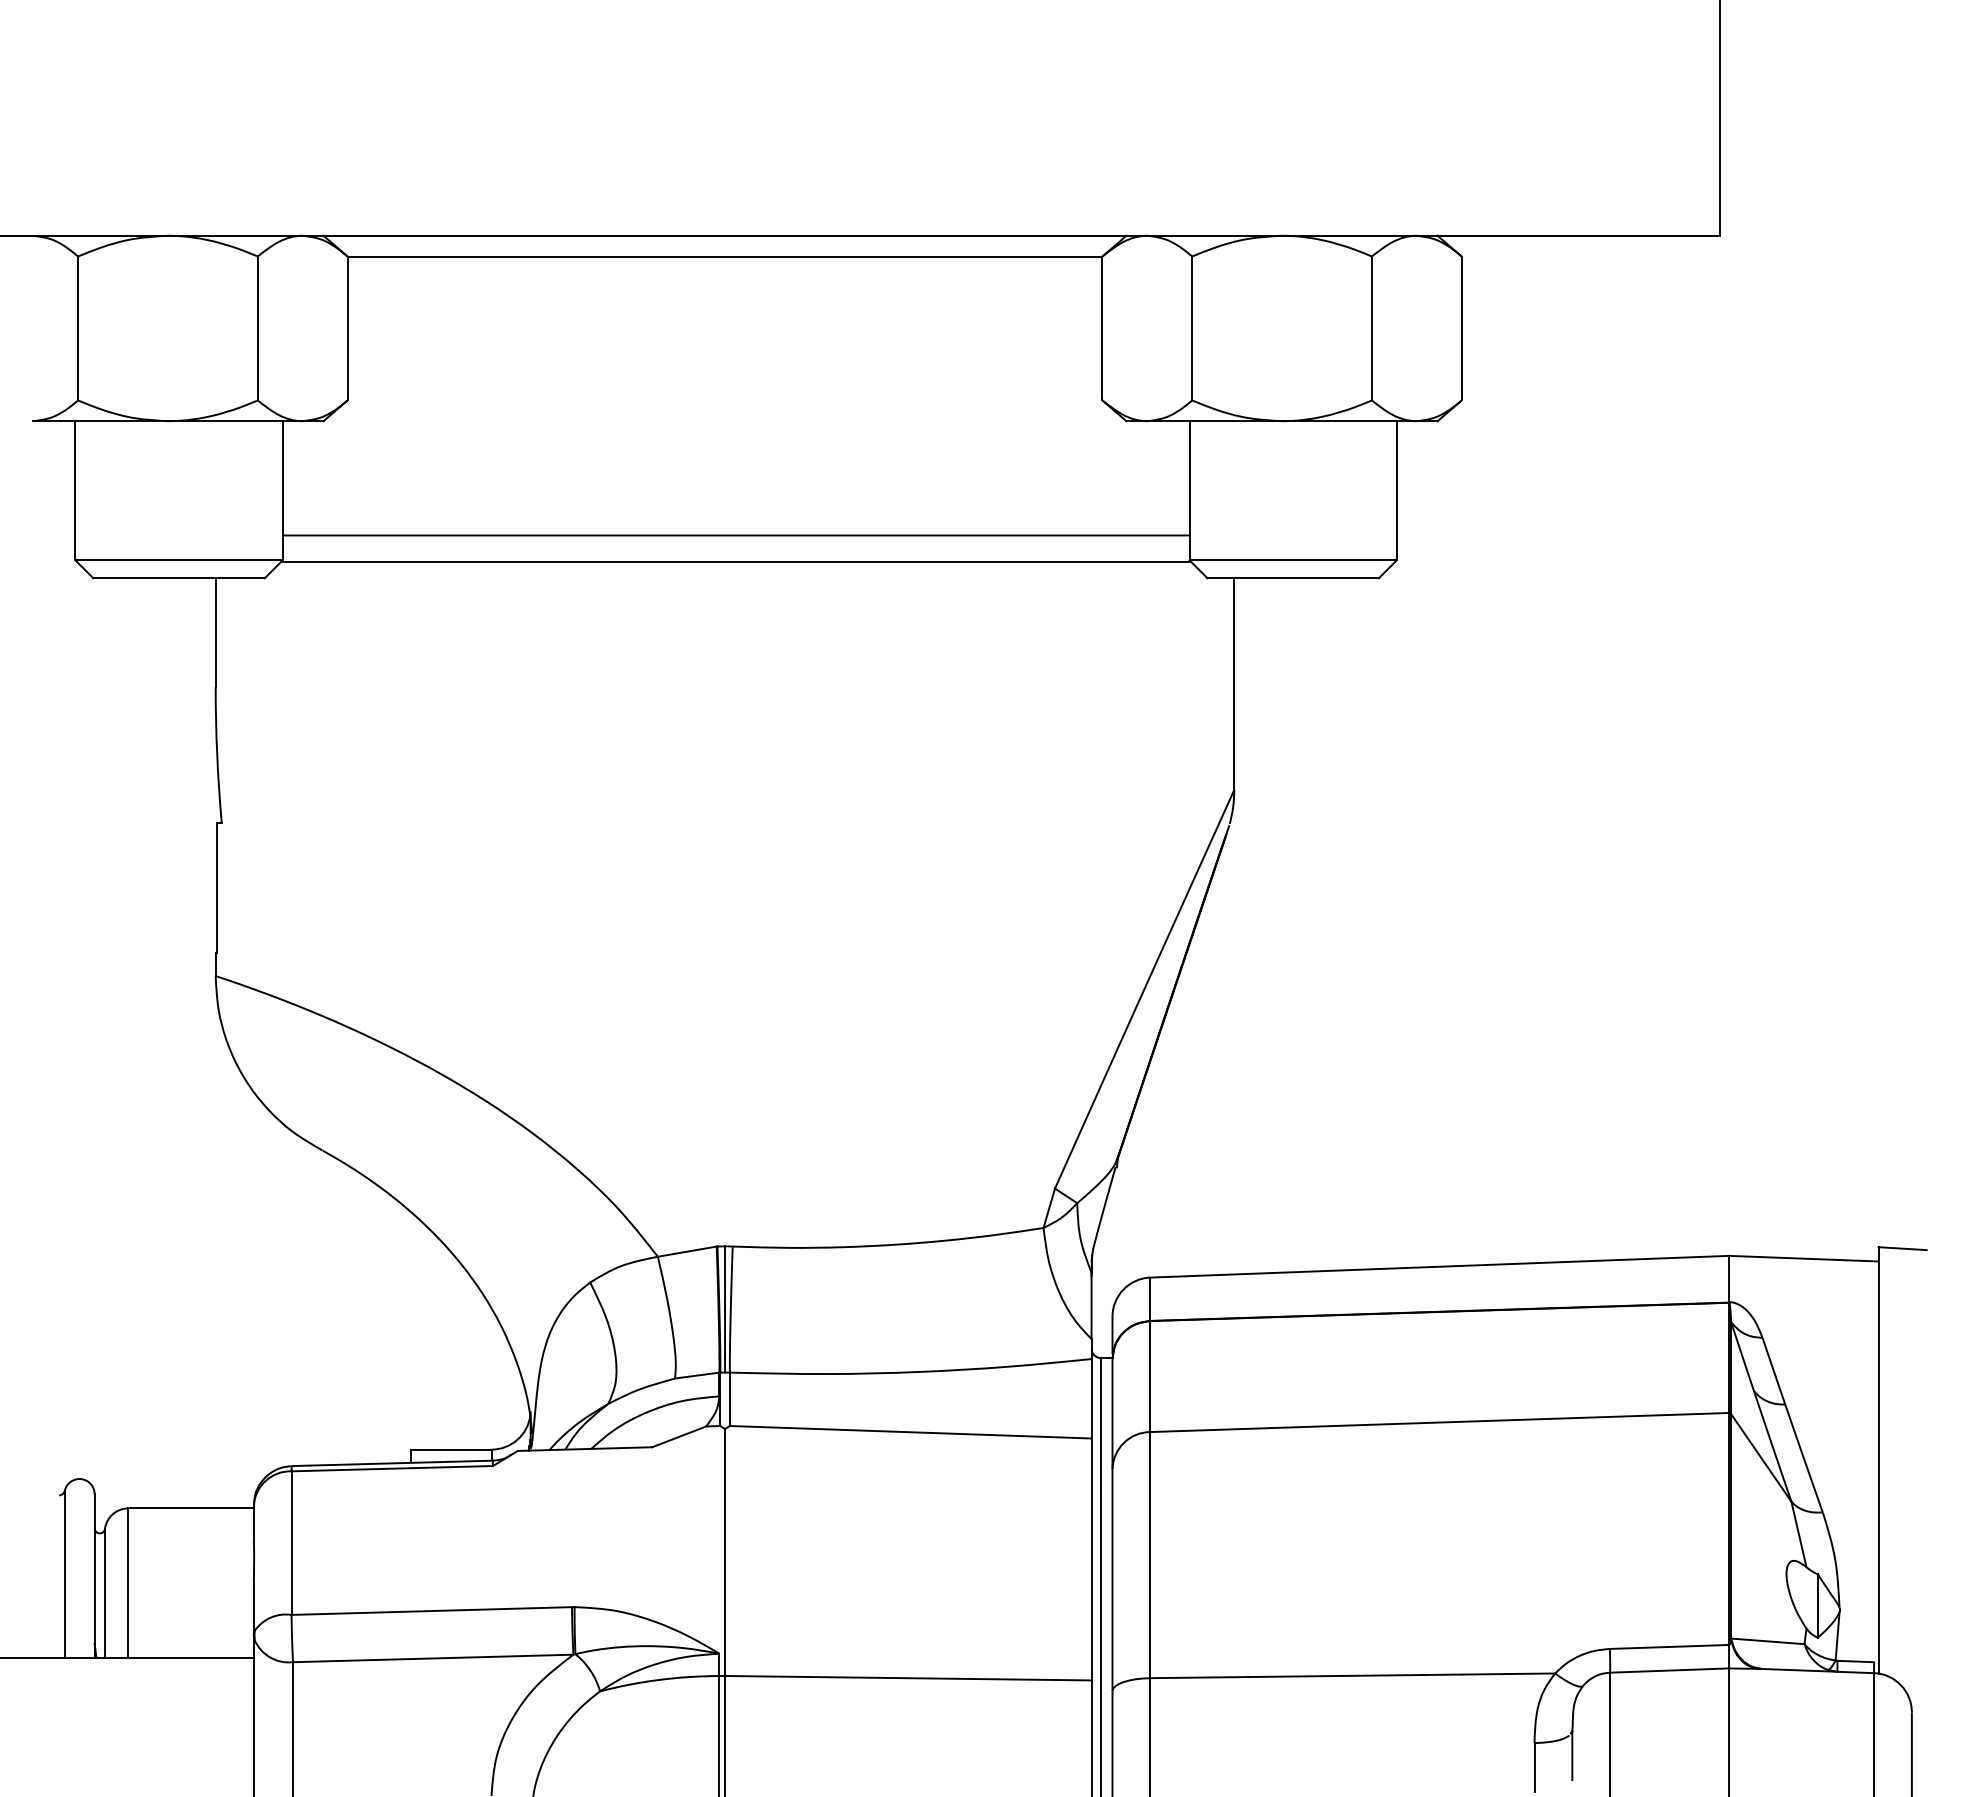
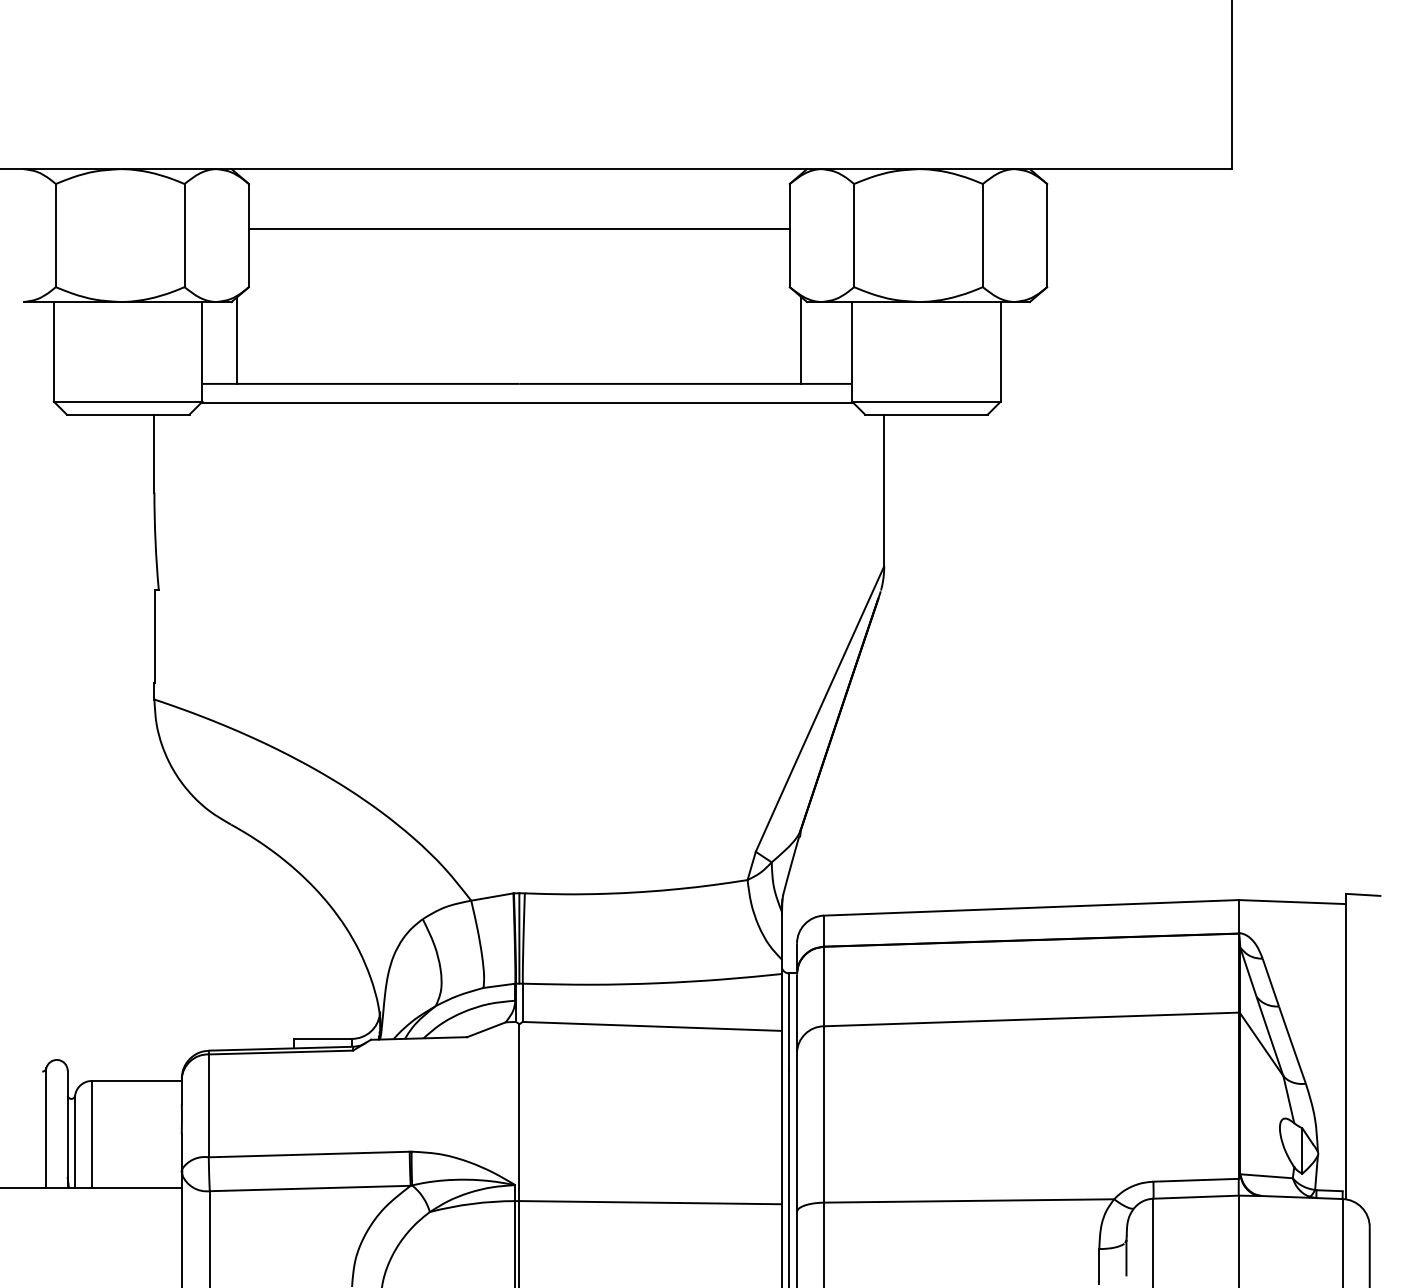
line: (724, 256) -> (518, 228), moved
line: (331, 474) -> (237, 340), added
line: (1118, 474) -> (801, 340), added

